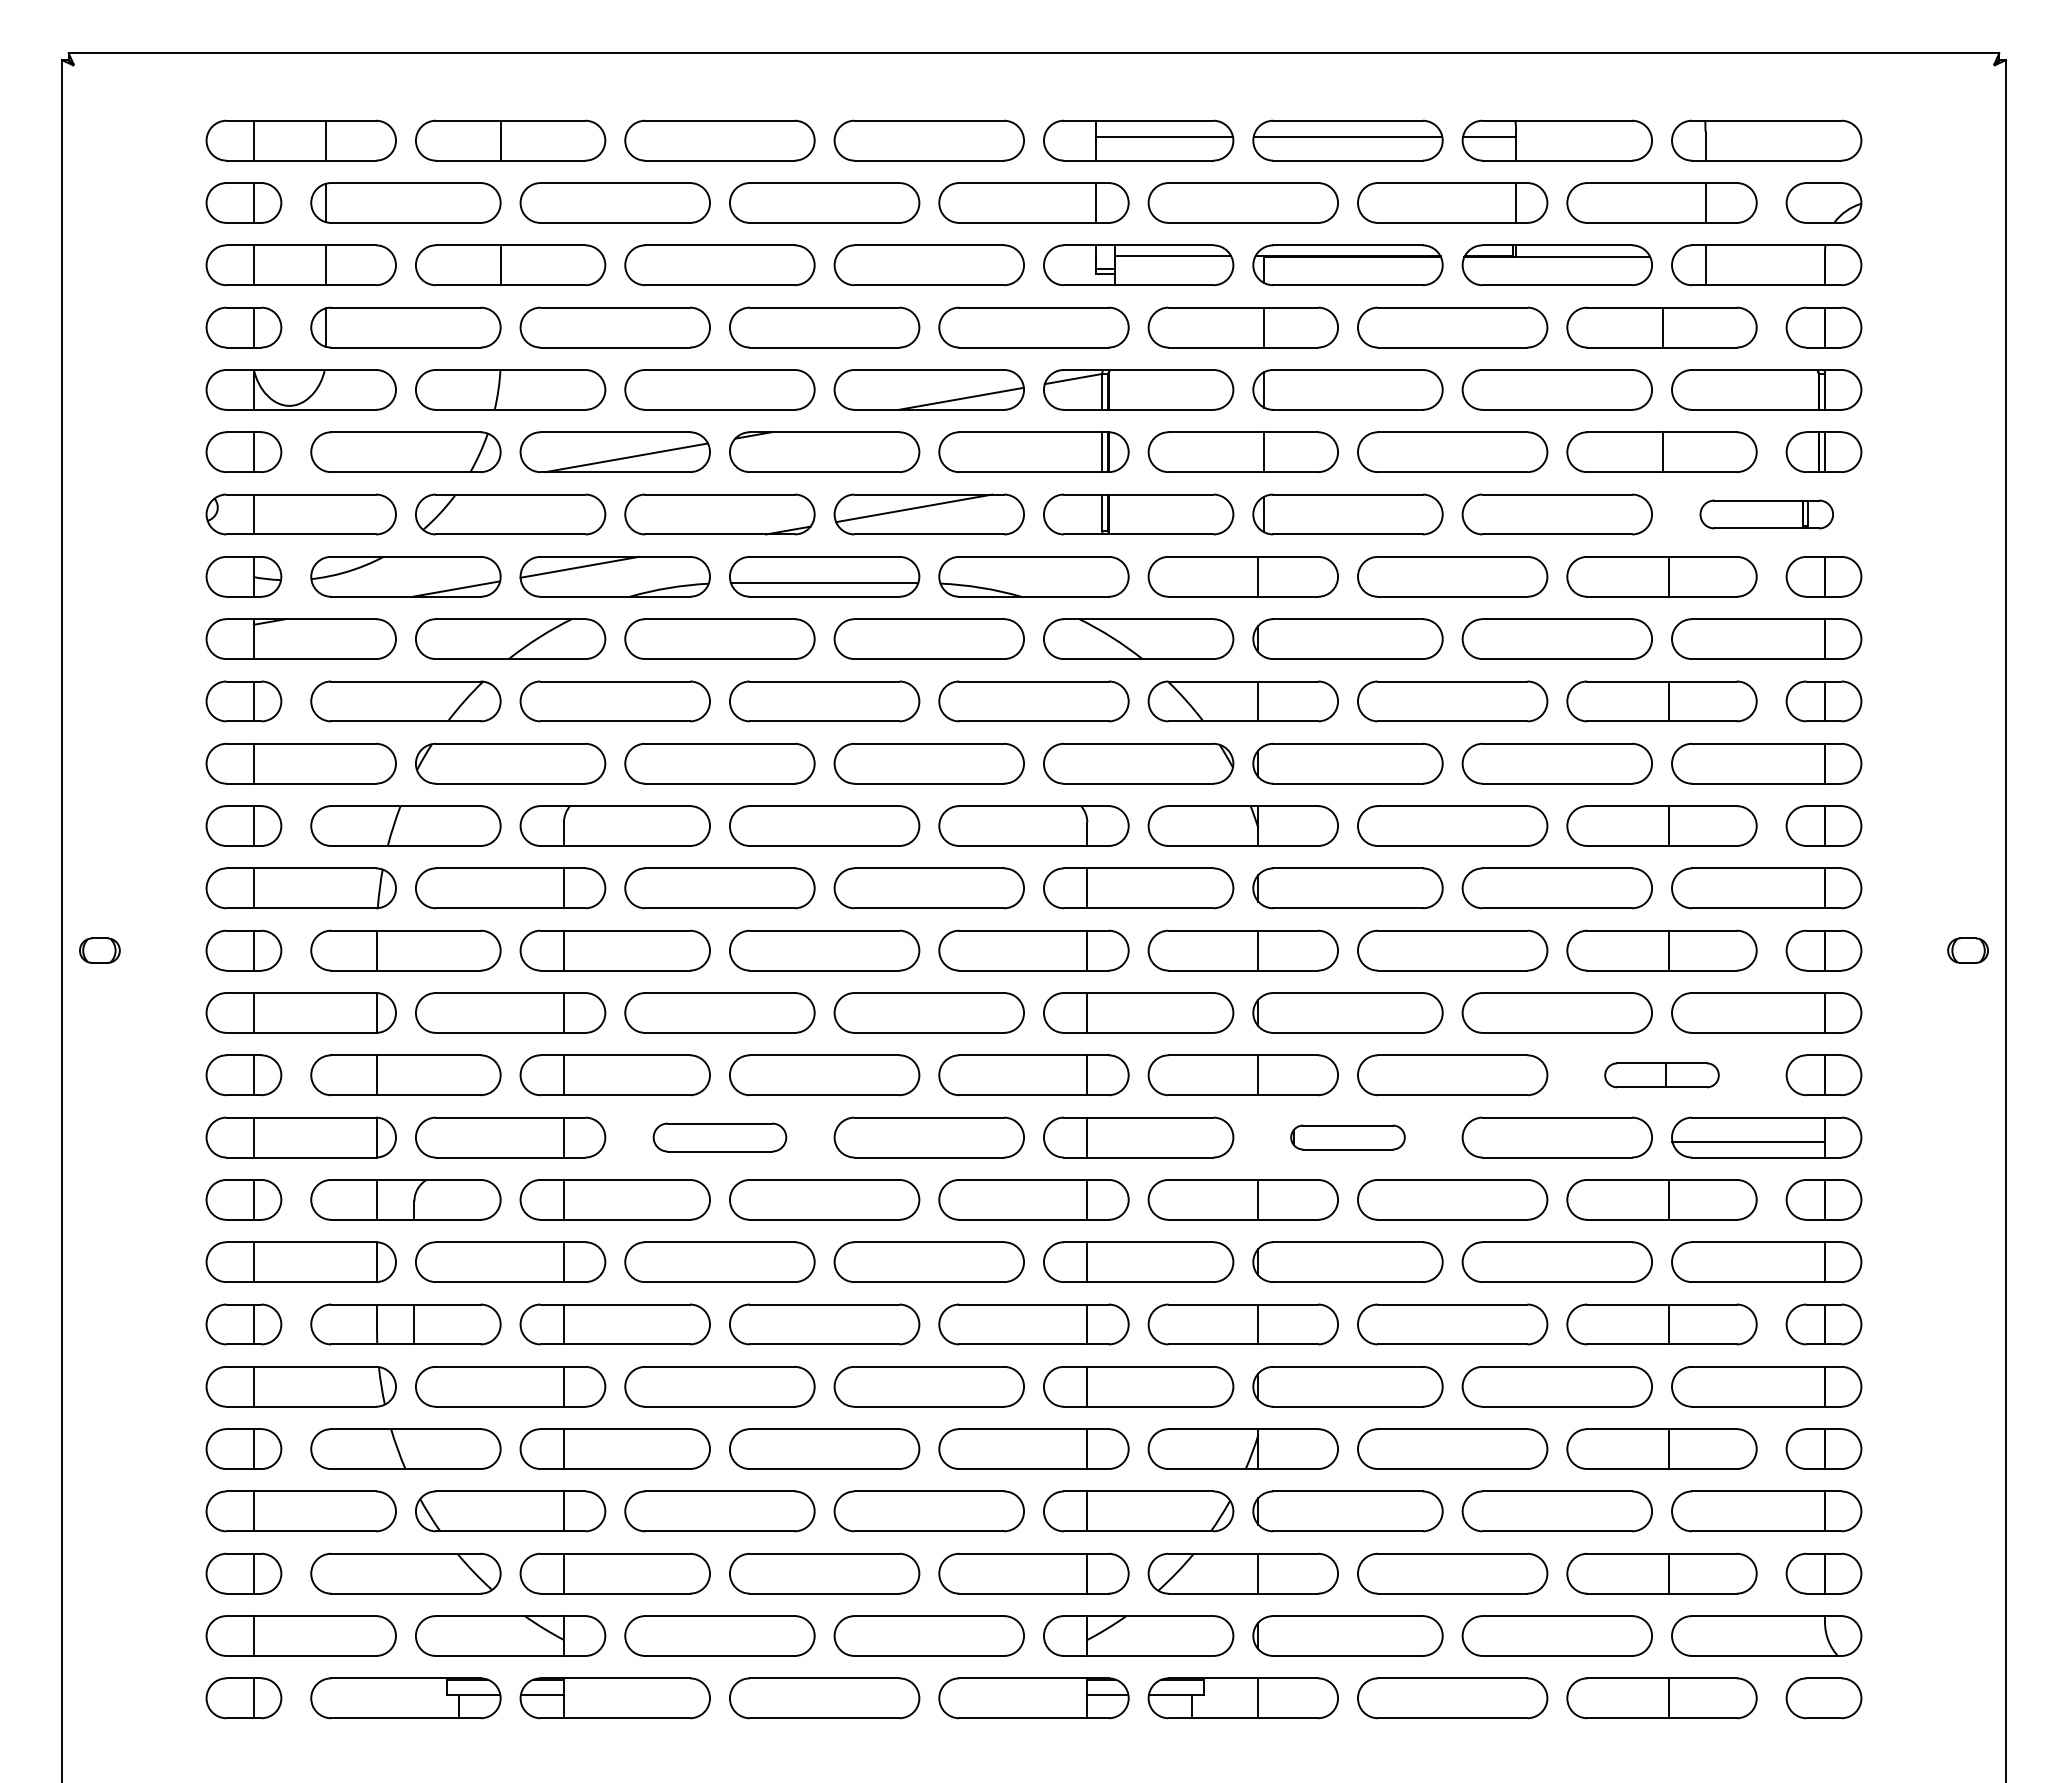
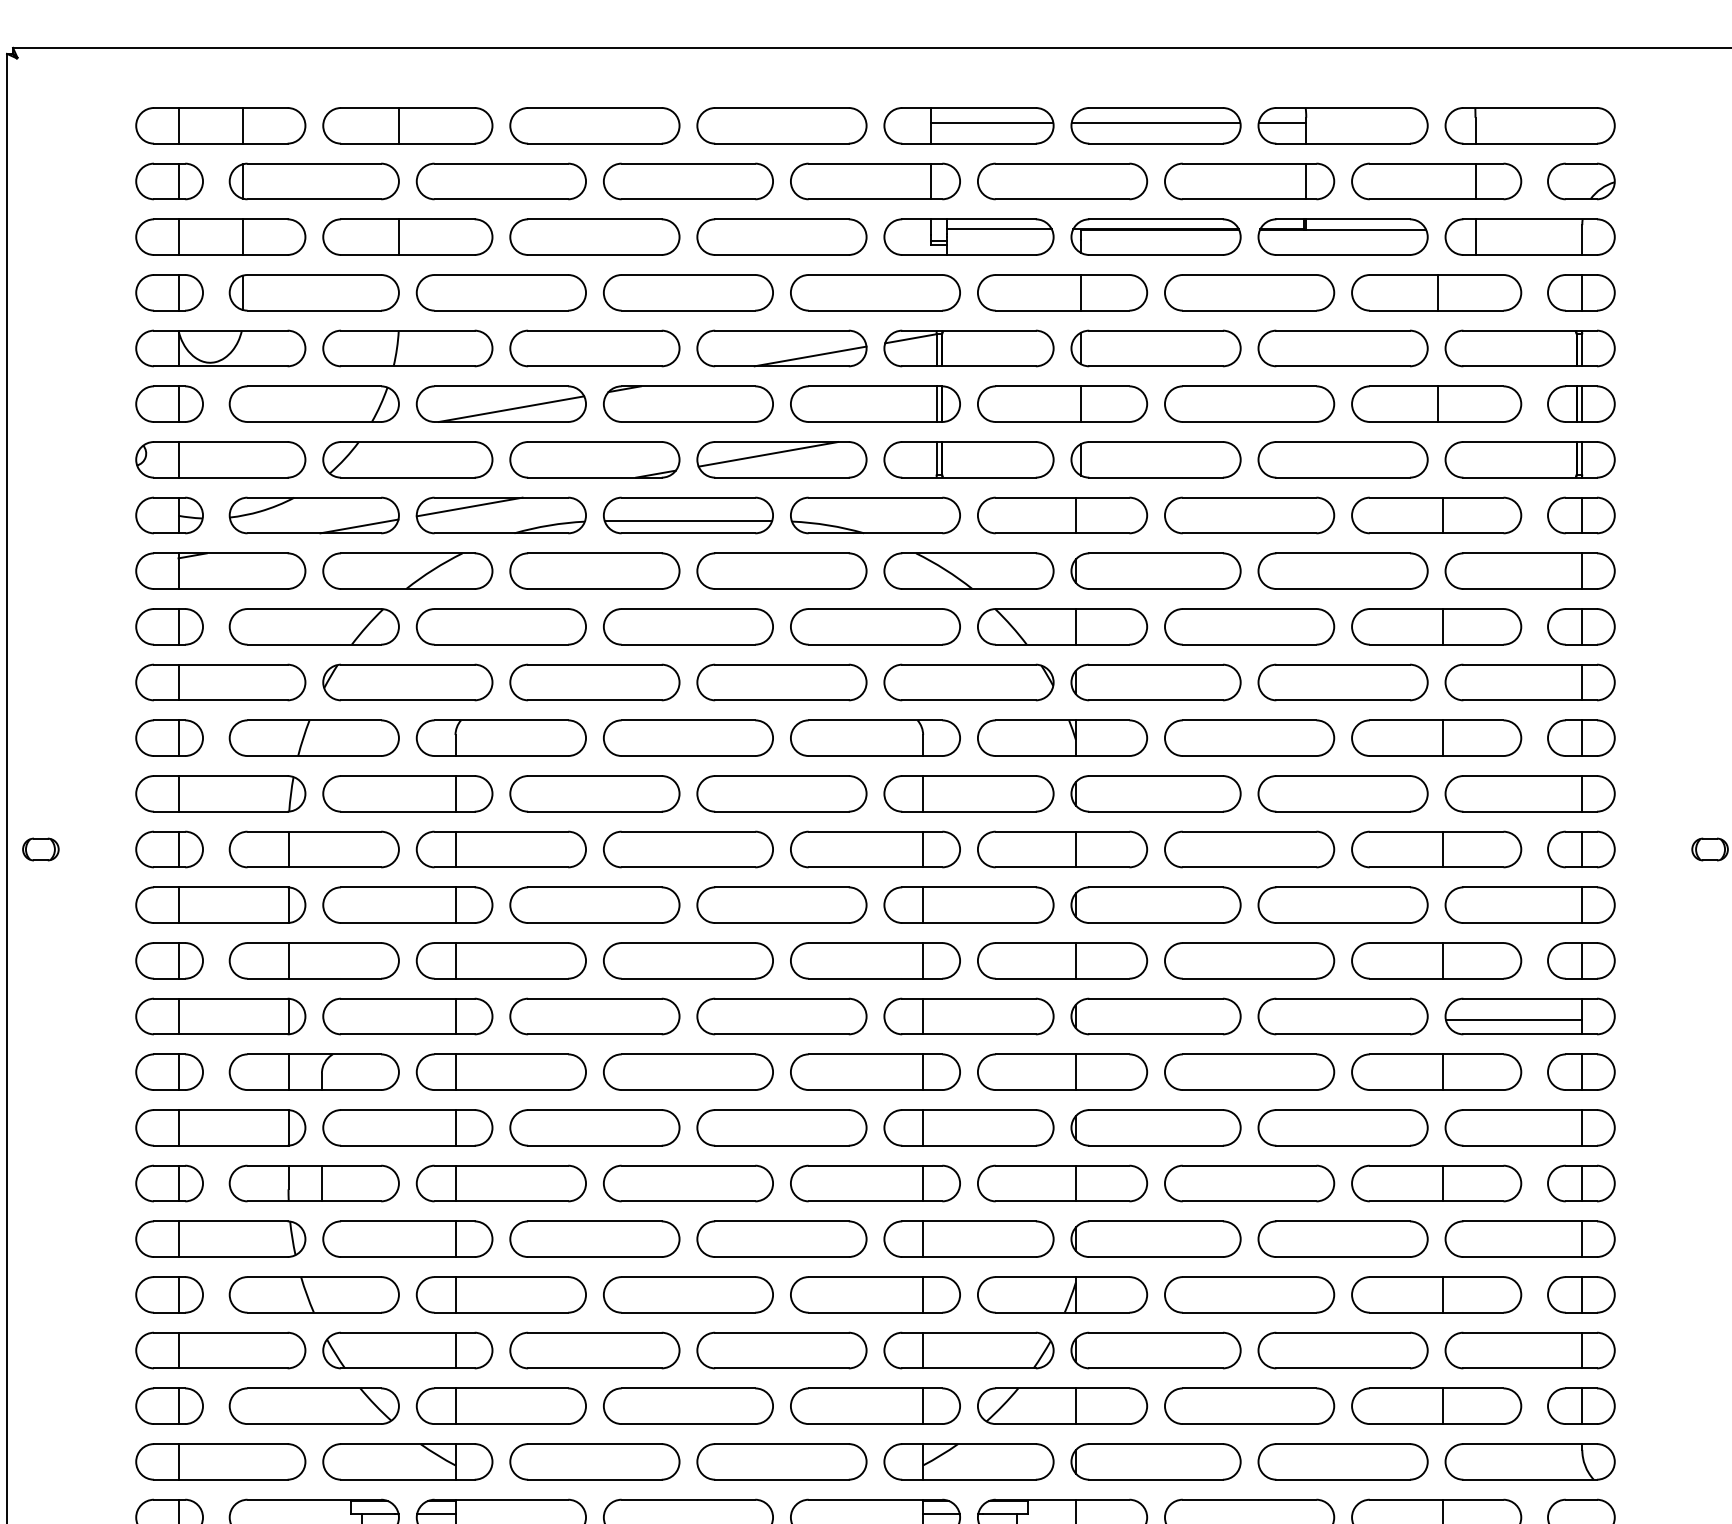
part: (1766, 514) -> (1529, 459), size x1.43
part: (1661, 1075) -> (1436, 961), size x1.67
part: (719, 1137) -> (594, 1016), size x1.43
part: (1347, 1137) -> (1155, 1016), size x1.67

